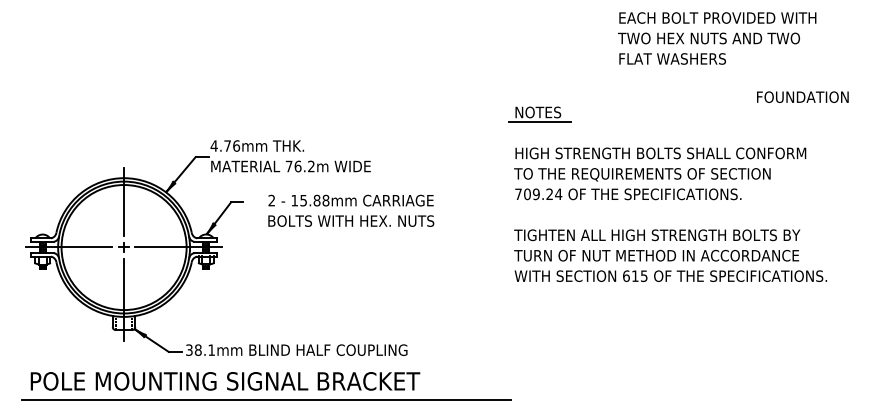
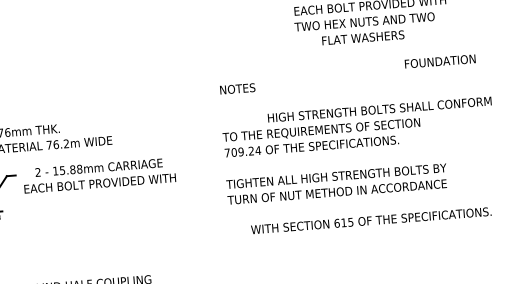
text: (672, 58) -> (363, 37), moved
line: (539, 121) -> (239, 95), removed
text: (660, 153) -> (379, 109), moved
text: (350, 220) -> (99, 183), BOLTS WITH HEX. NUTS -> EACH BOLT PROVIDED WITH
text: (670, 275) -> (370, 220), moved

